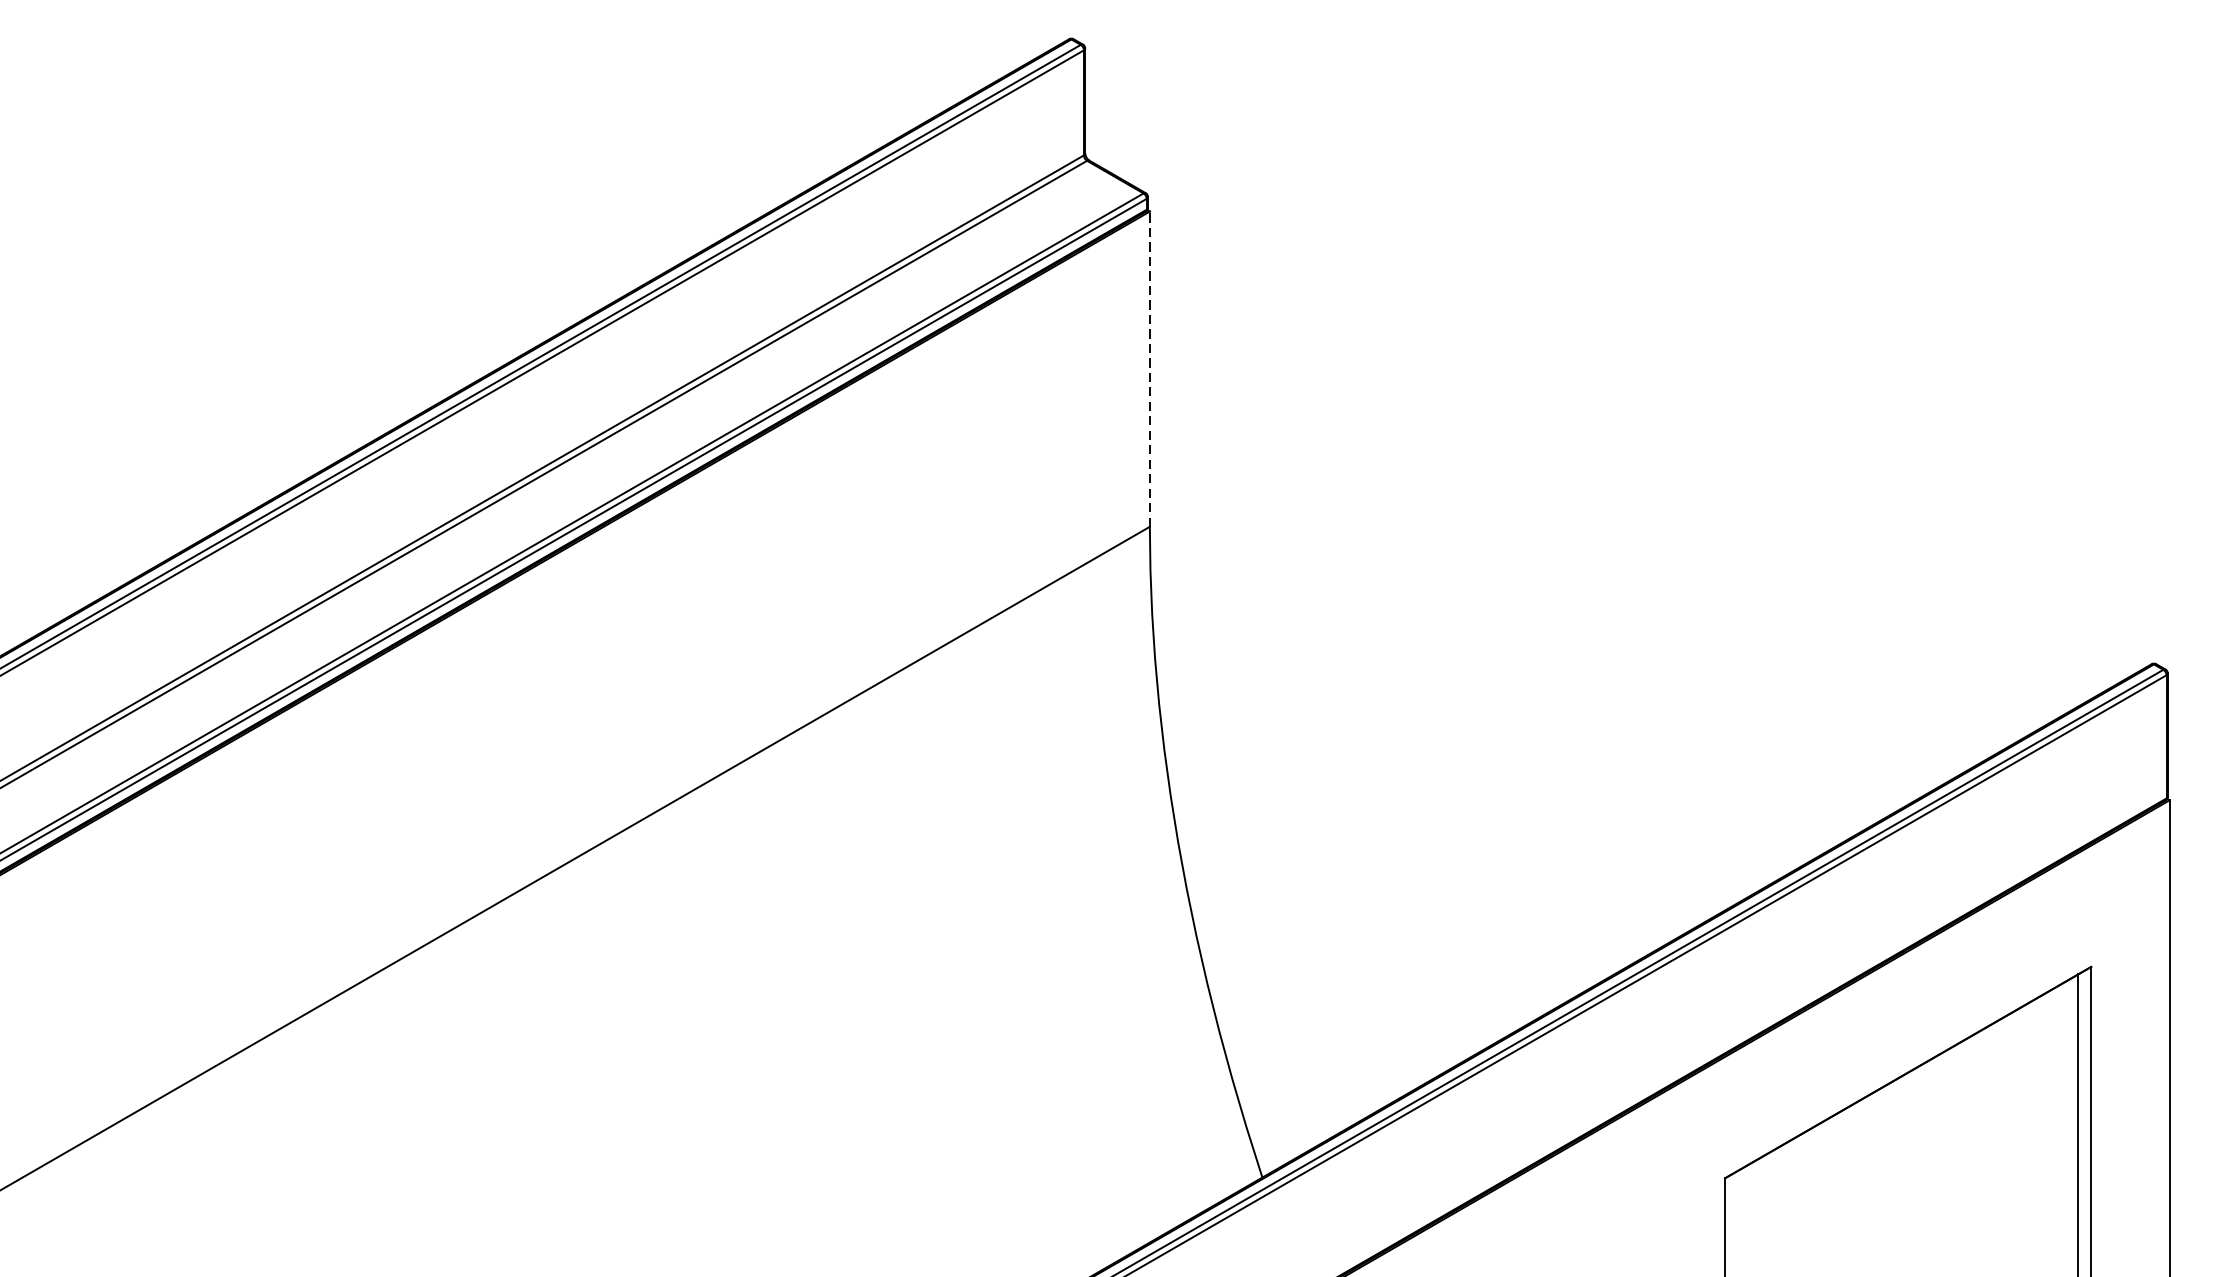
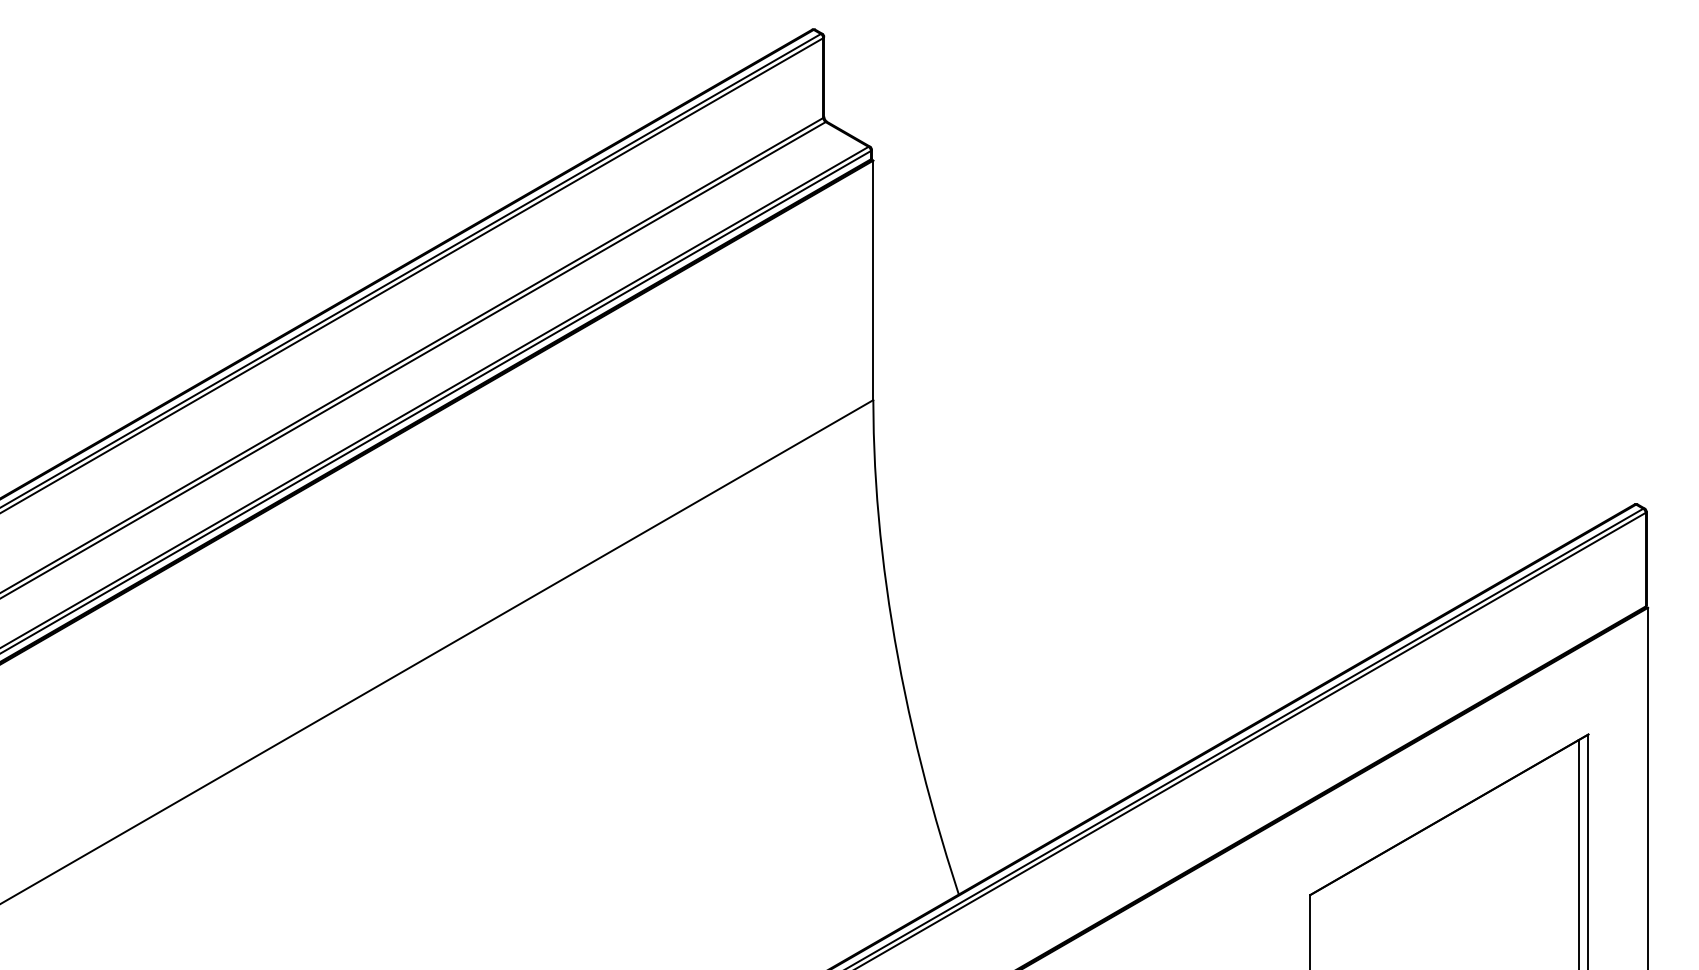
line: (1150, 369) -> (873, 280), dashed -> solid

